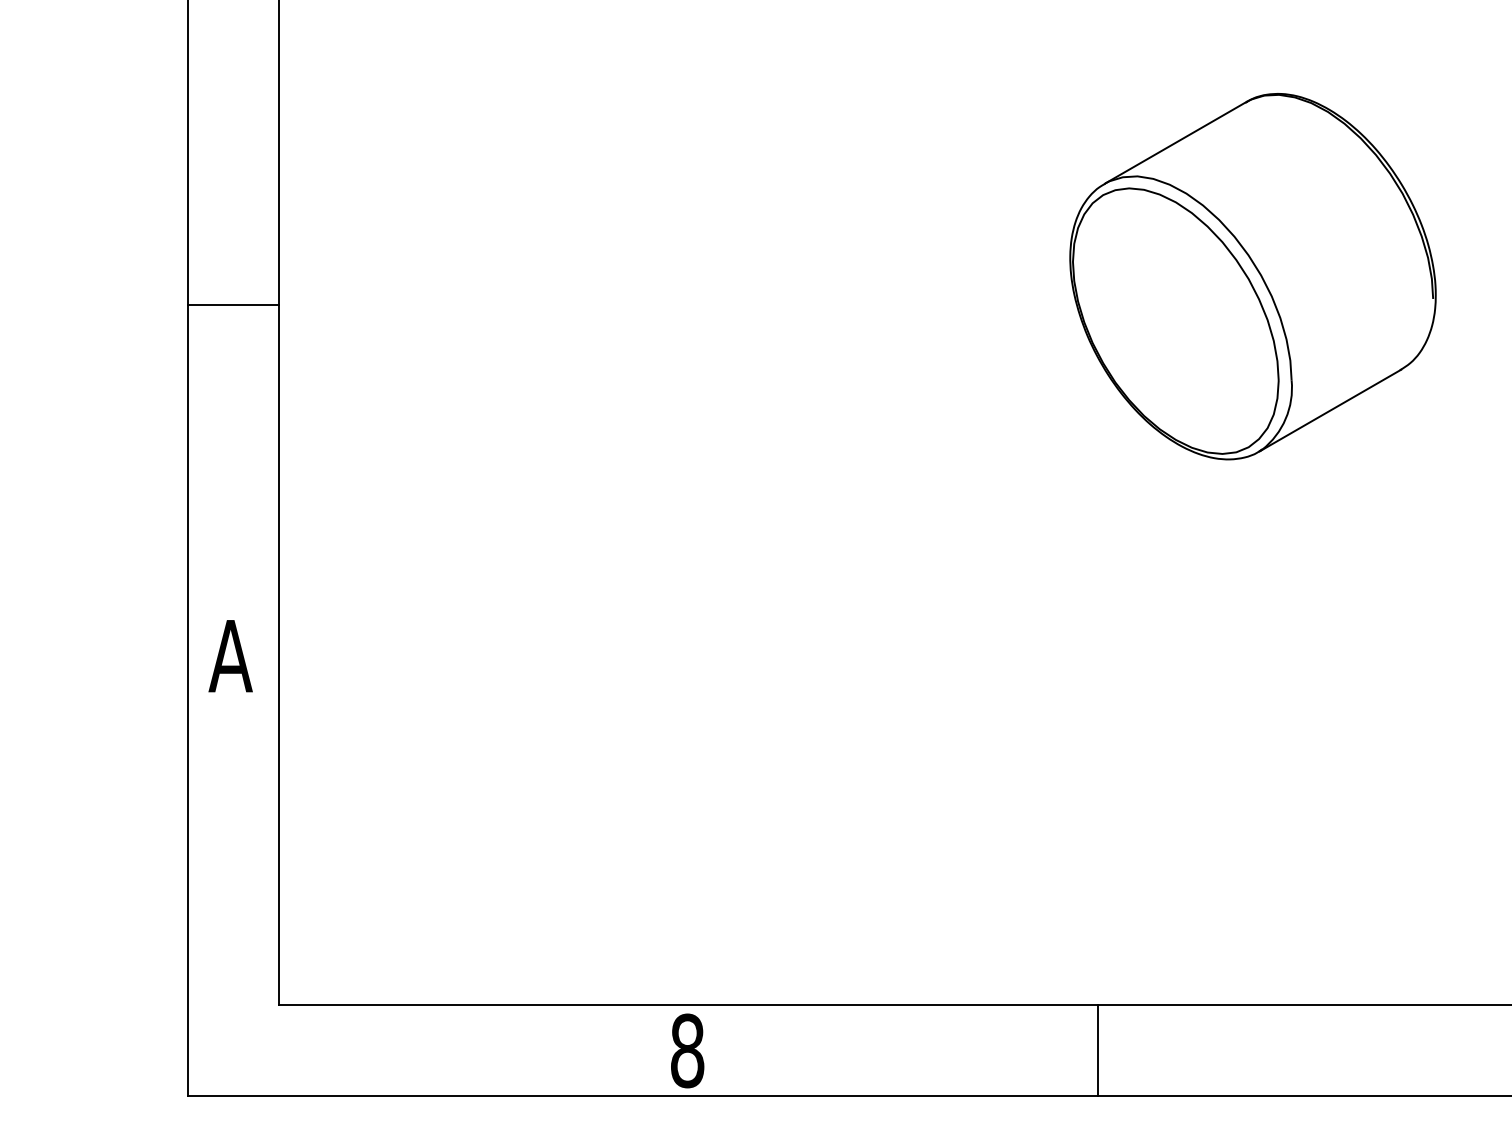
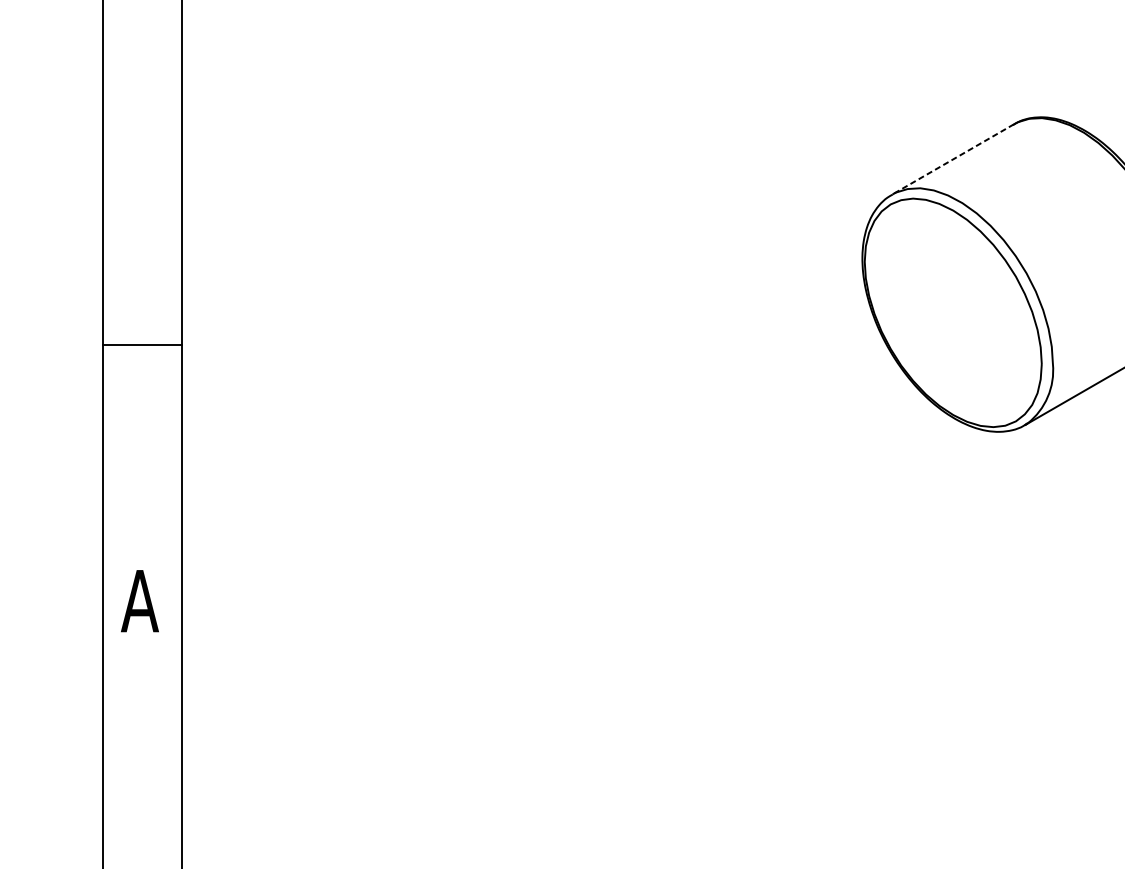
line: (1175, 142) -> (952, 159), solid -> dashed
line: (233, 304) -> (142, 344), moved

